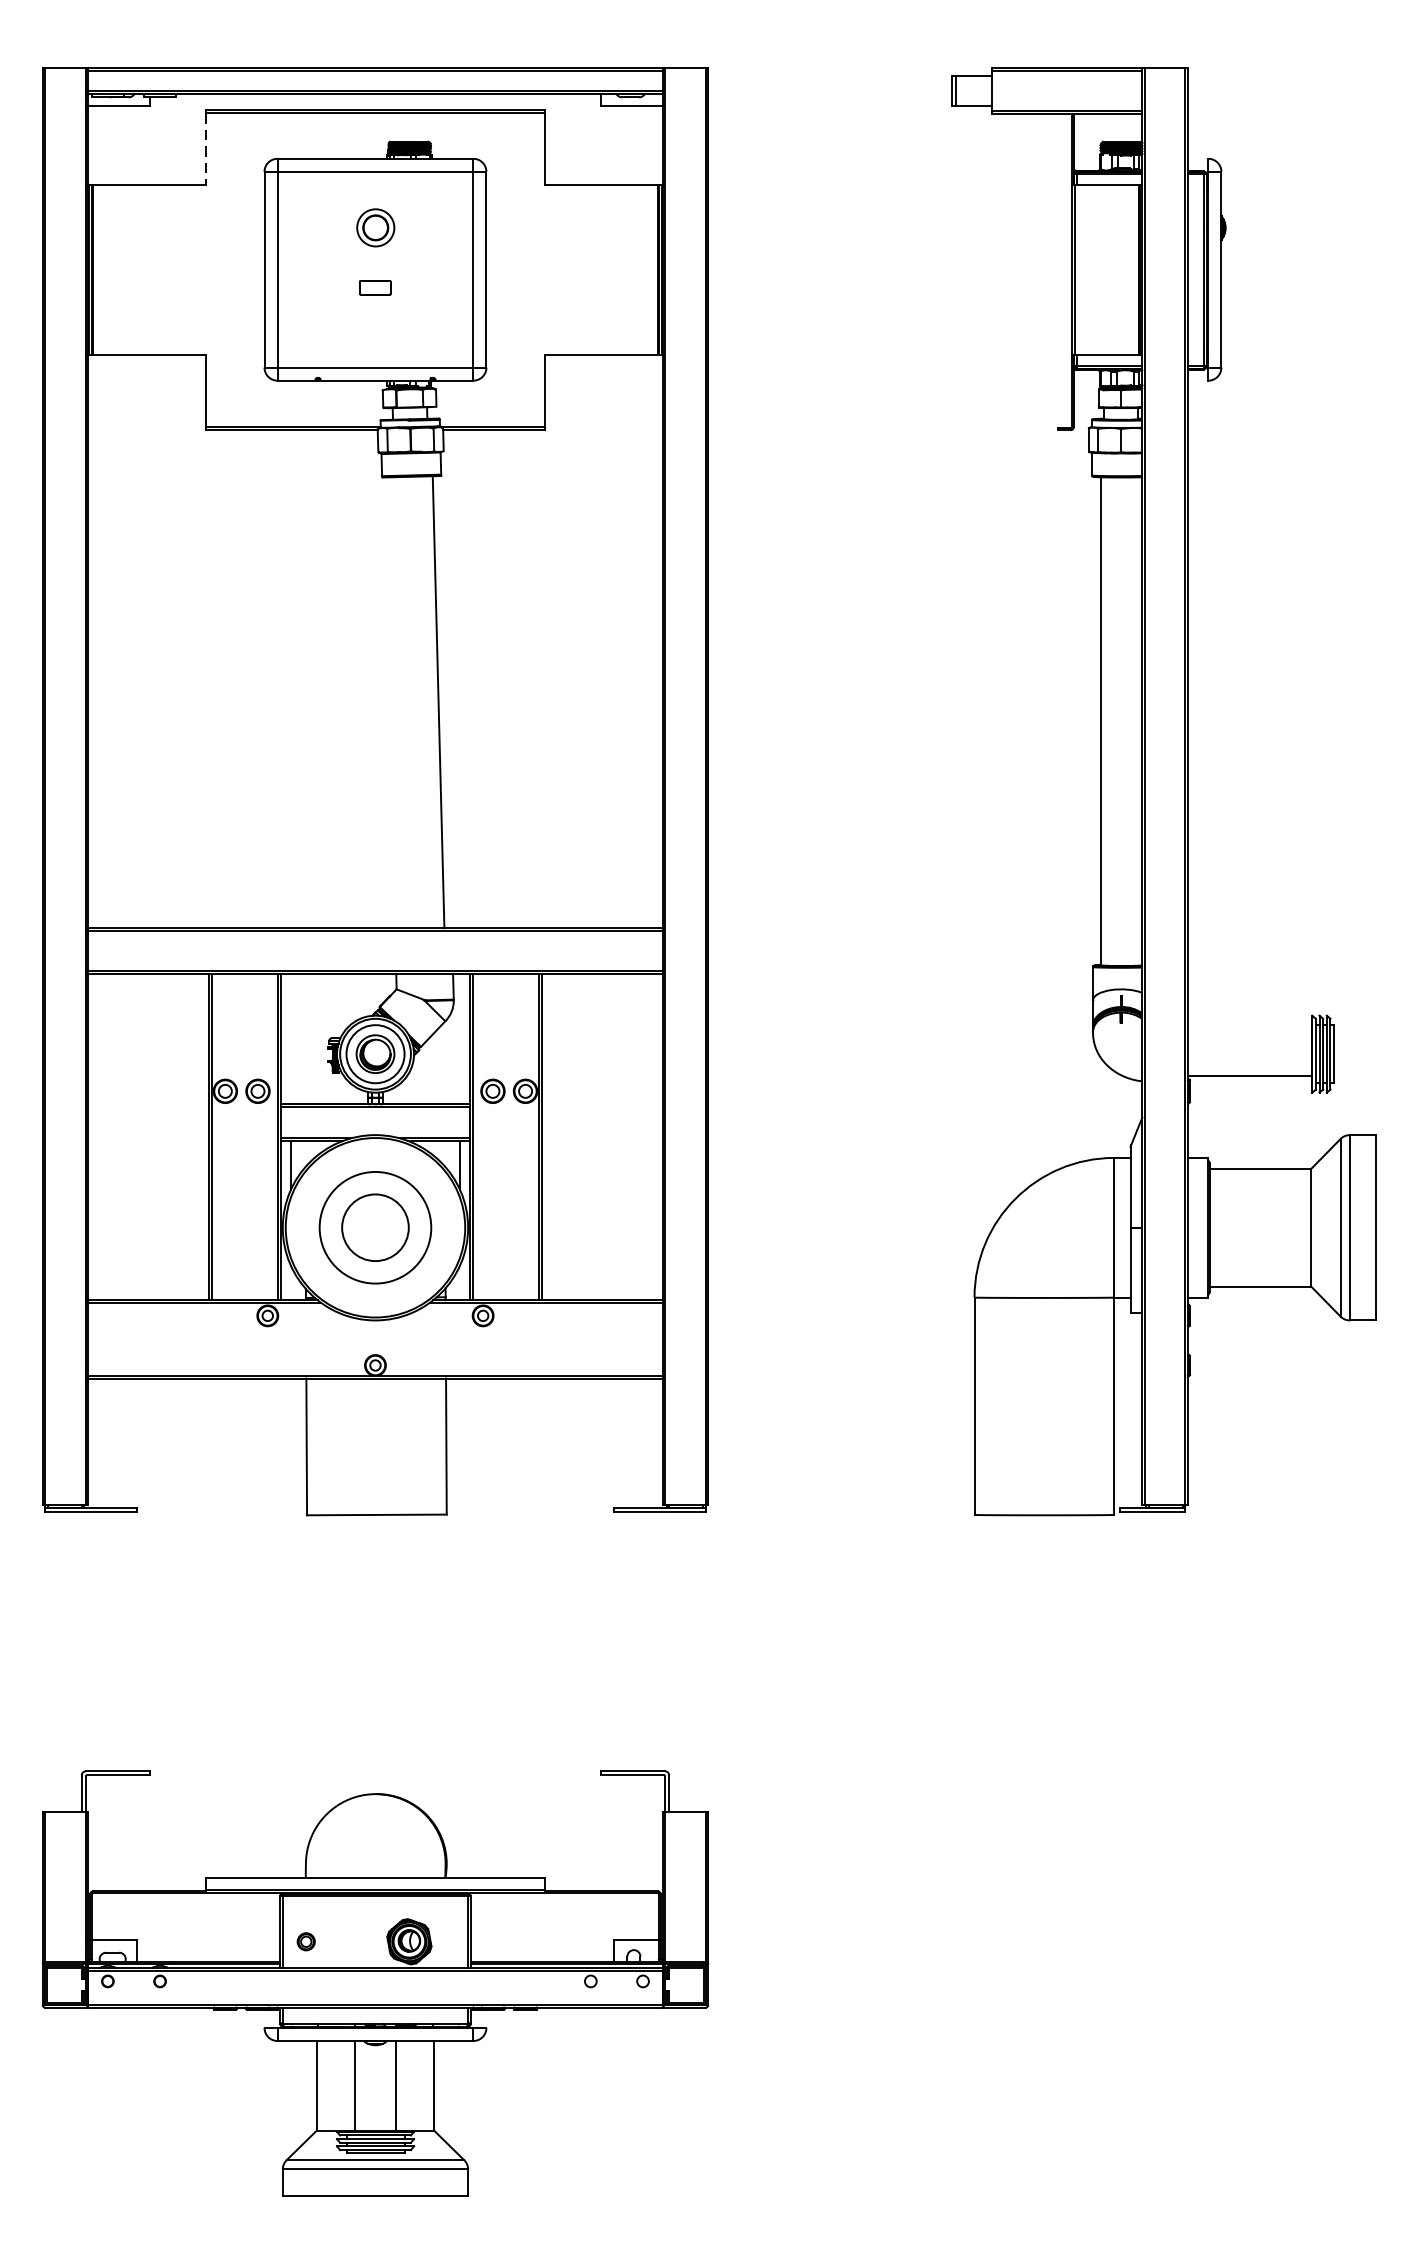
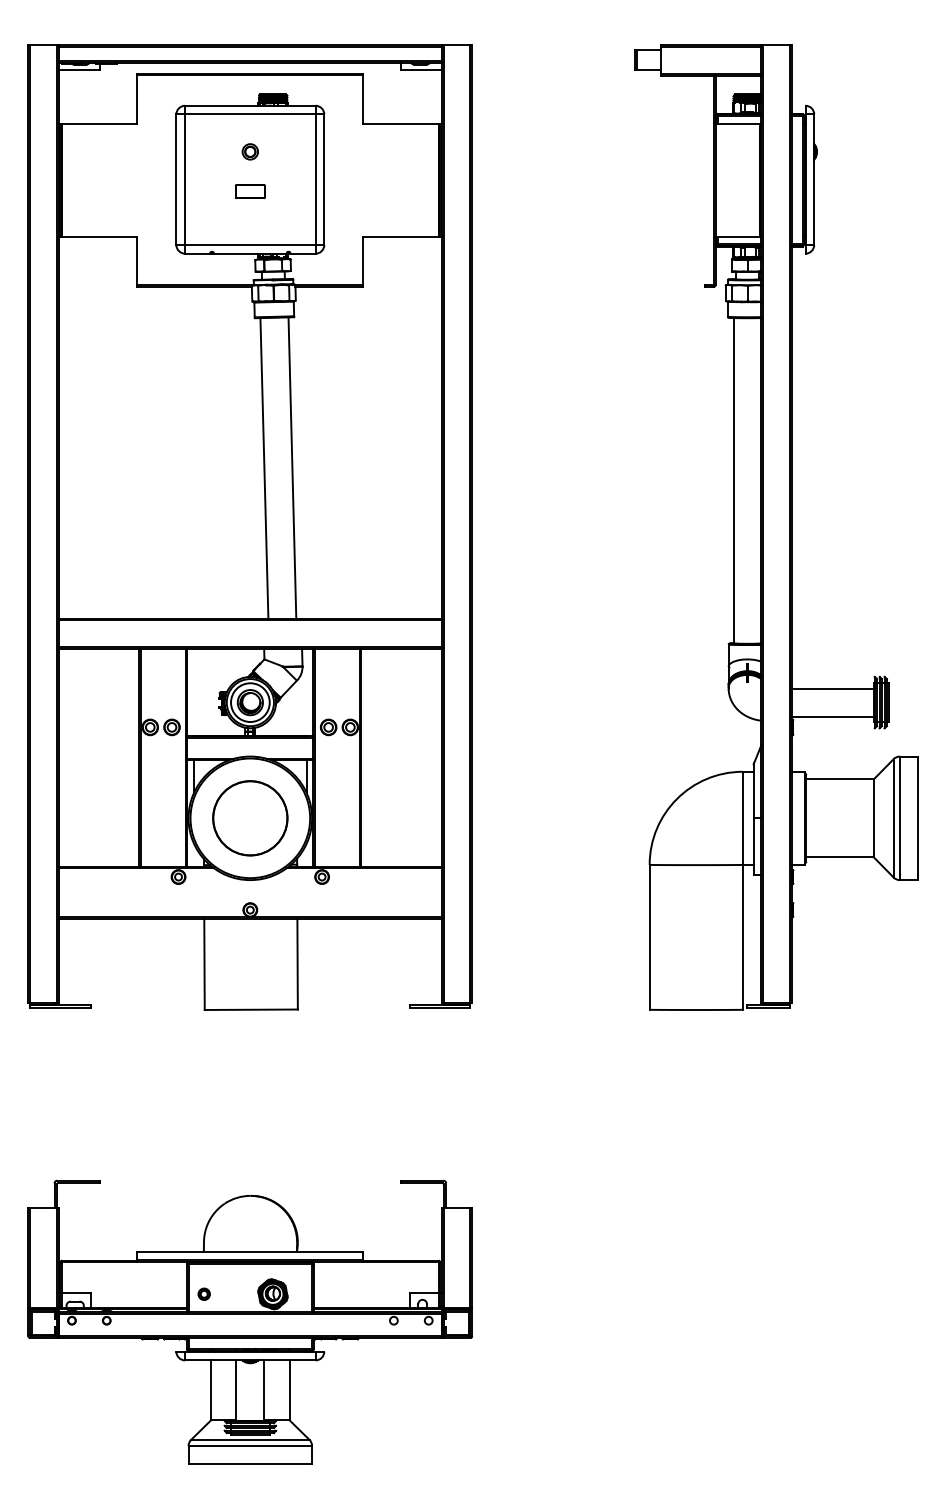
line: (206, 150) -> (137, 100), dashed -> solid
part: (374, 227) -> (249, 151), size x0.62
part: (374, 287) -> (249, 191), size x1.43
line: (396, 702) -> (264, 468), added
line: (1248, 1032) -> (832, 688), added
circle: (375, 1228) -> (250, 818), size x1.67

